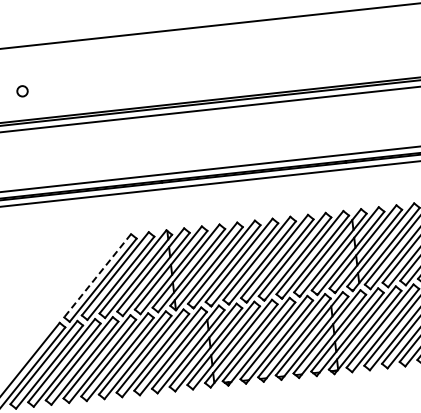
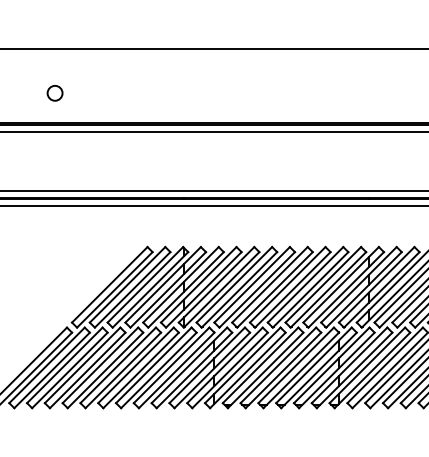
circle: (21, 91) -> (54, 93), size x1.43
line: (97, 276) -> (109, 285), dashed -> solid

